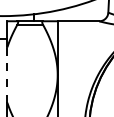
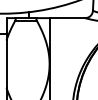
line: (7, 75) -> (6, 64), dashed -> solid

